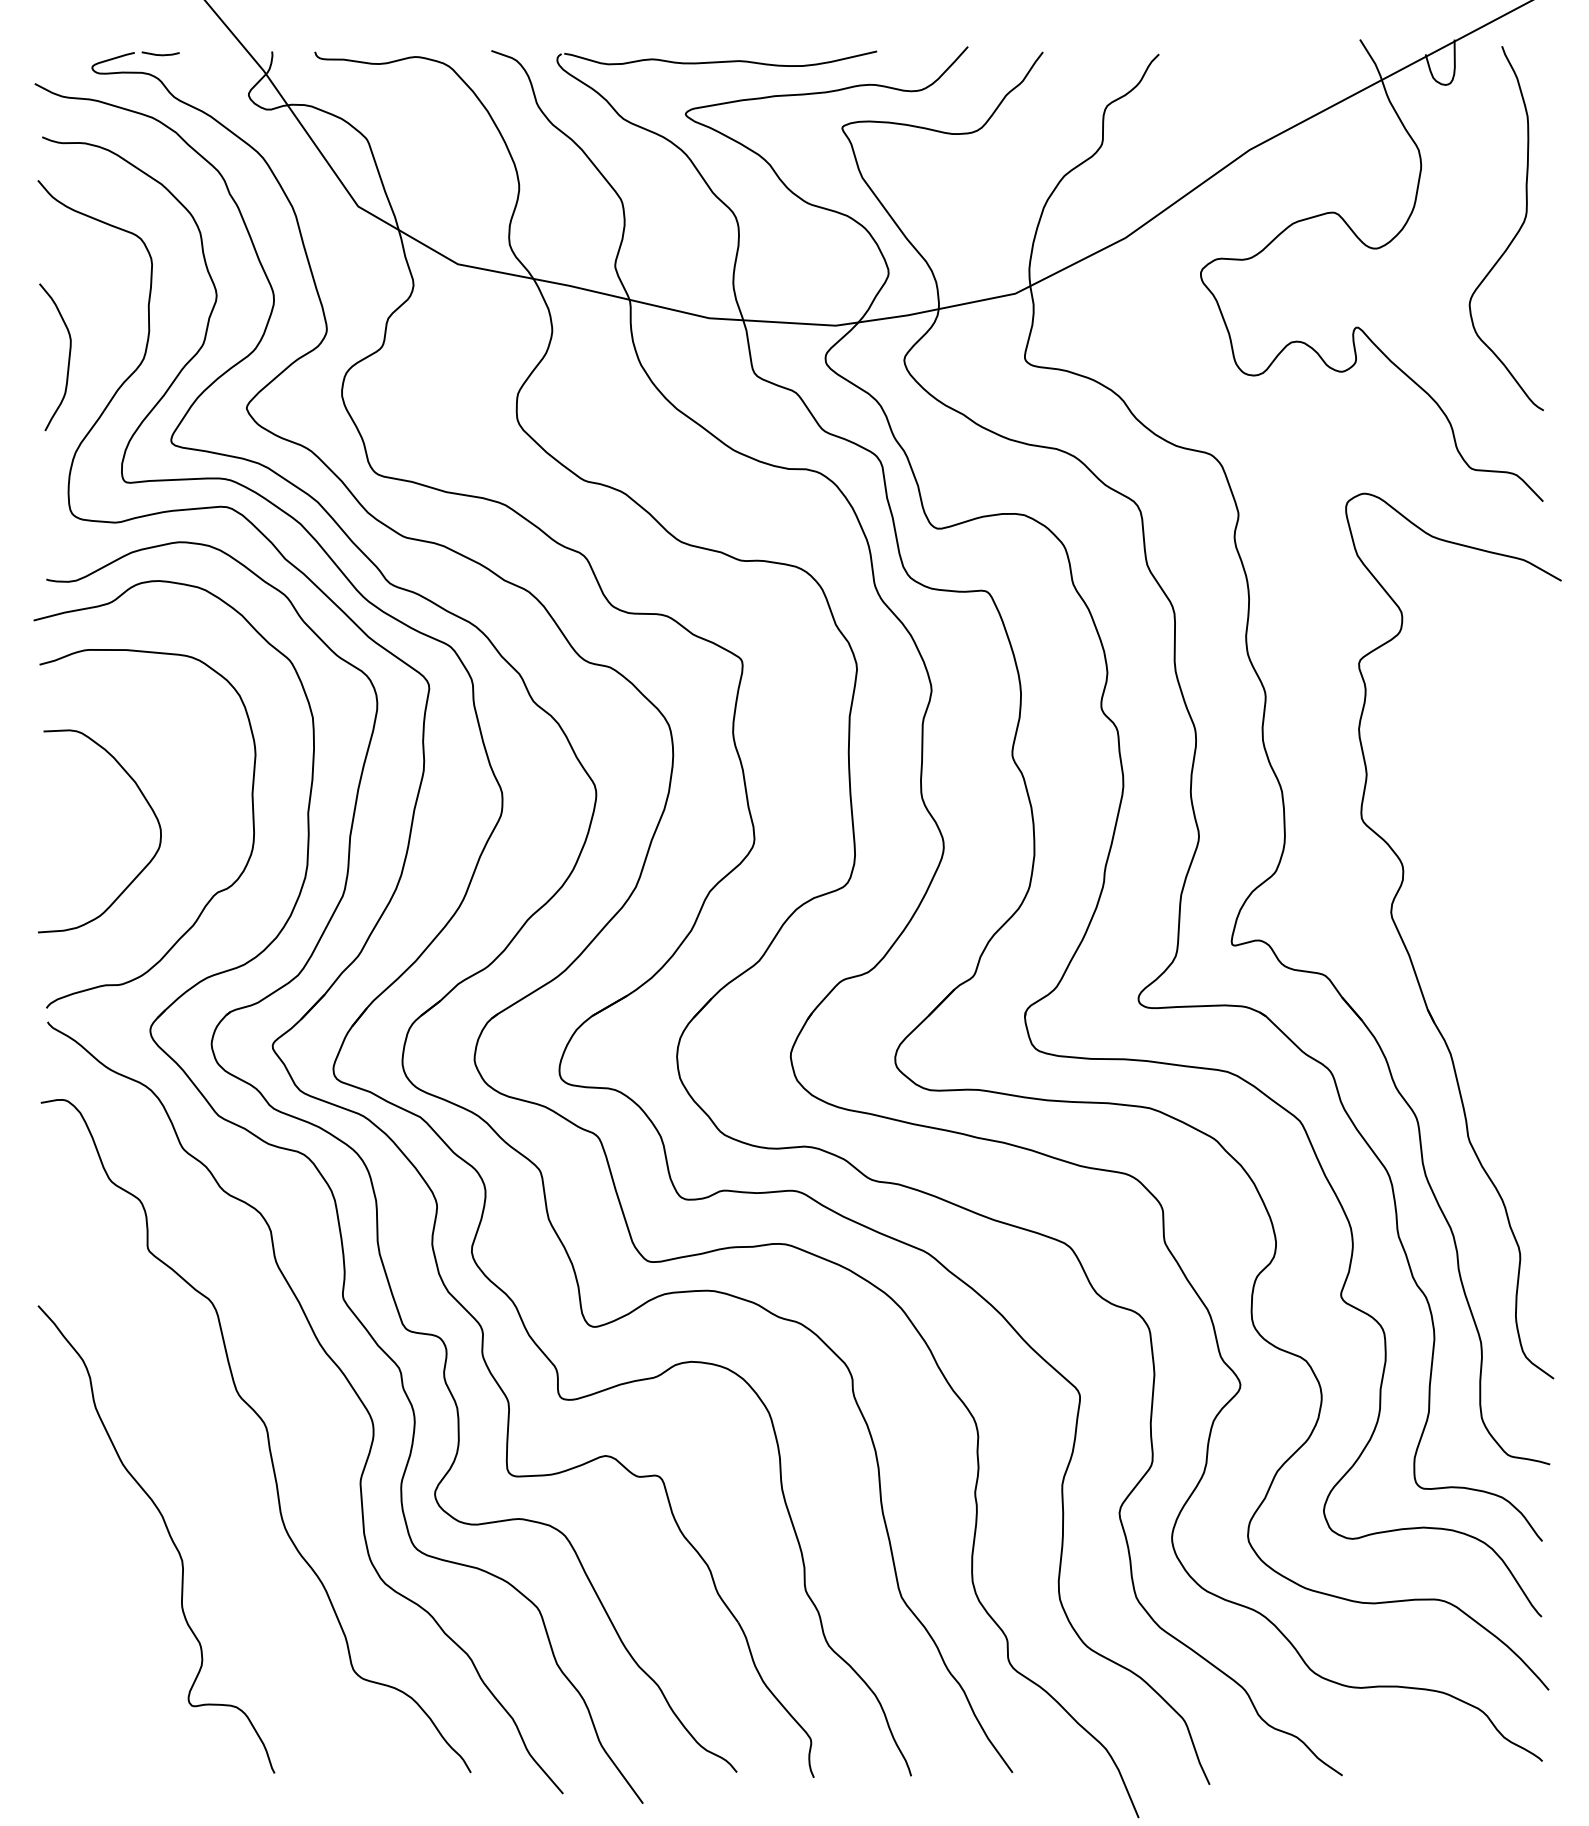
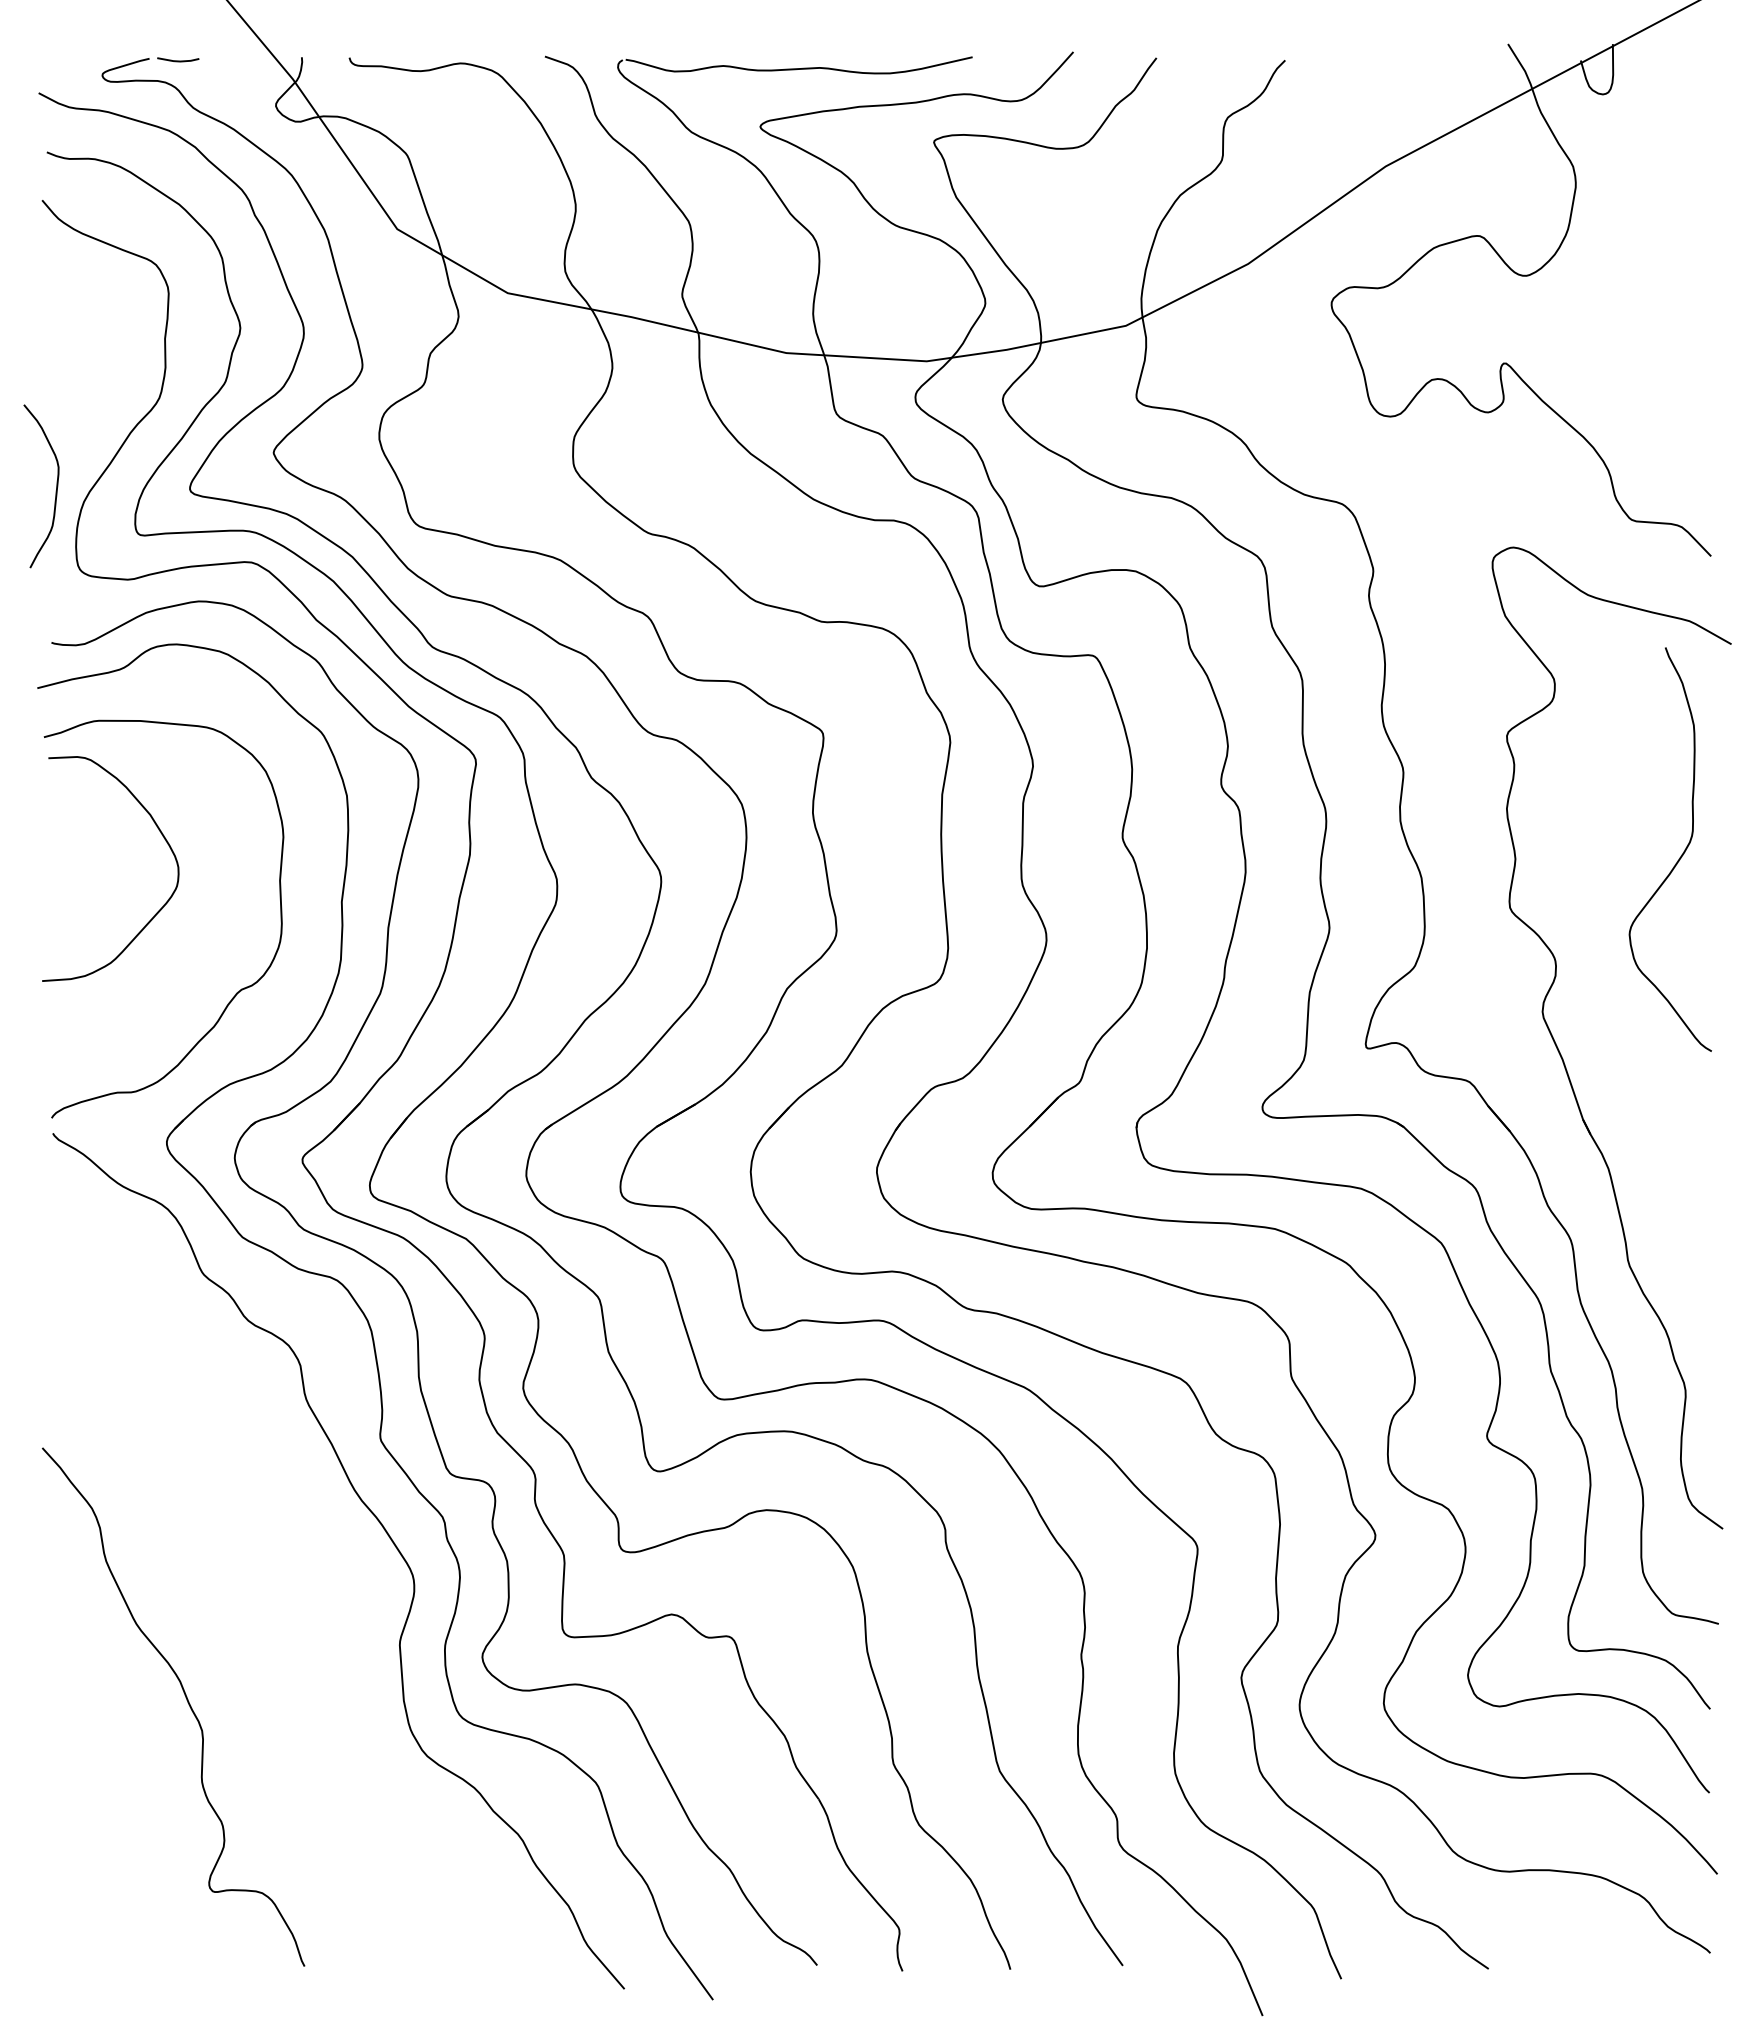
curve: (1514, 235) -> (1679, 857), moved
curve: (68, 361) -> (55, 491), moved
curve: (144, 799) -> (160, 833), moved
curve: (266, 1432) -> (295, 1588), removed

